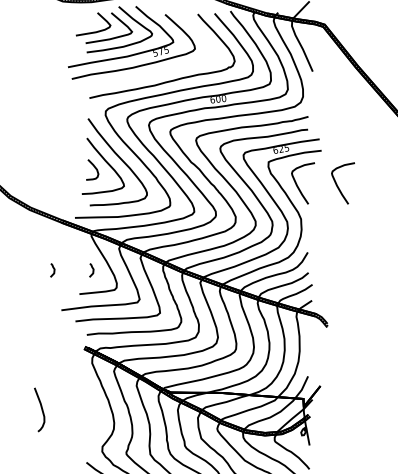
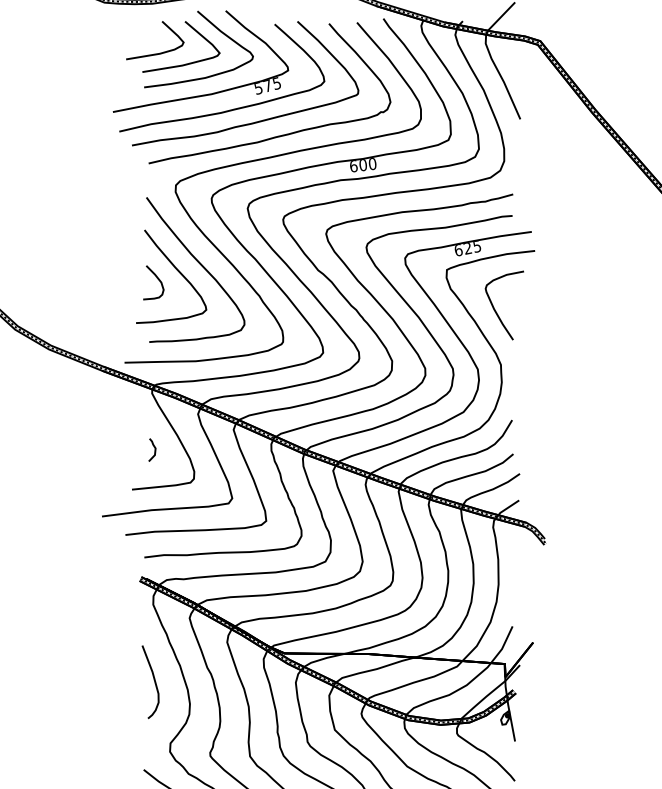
curve: (153, 72) -> (255, 120), added
curve: (338, 186) -> (563, 310), removed
curve: (53, 270) -> (88, 450), removed
curve: (41, 409) -> (153, 681), moved

